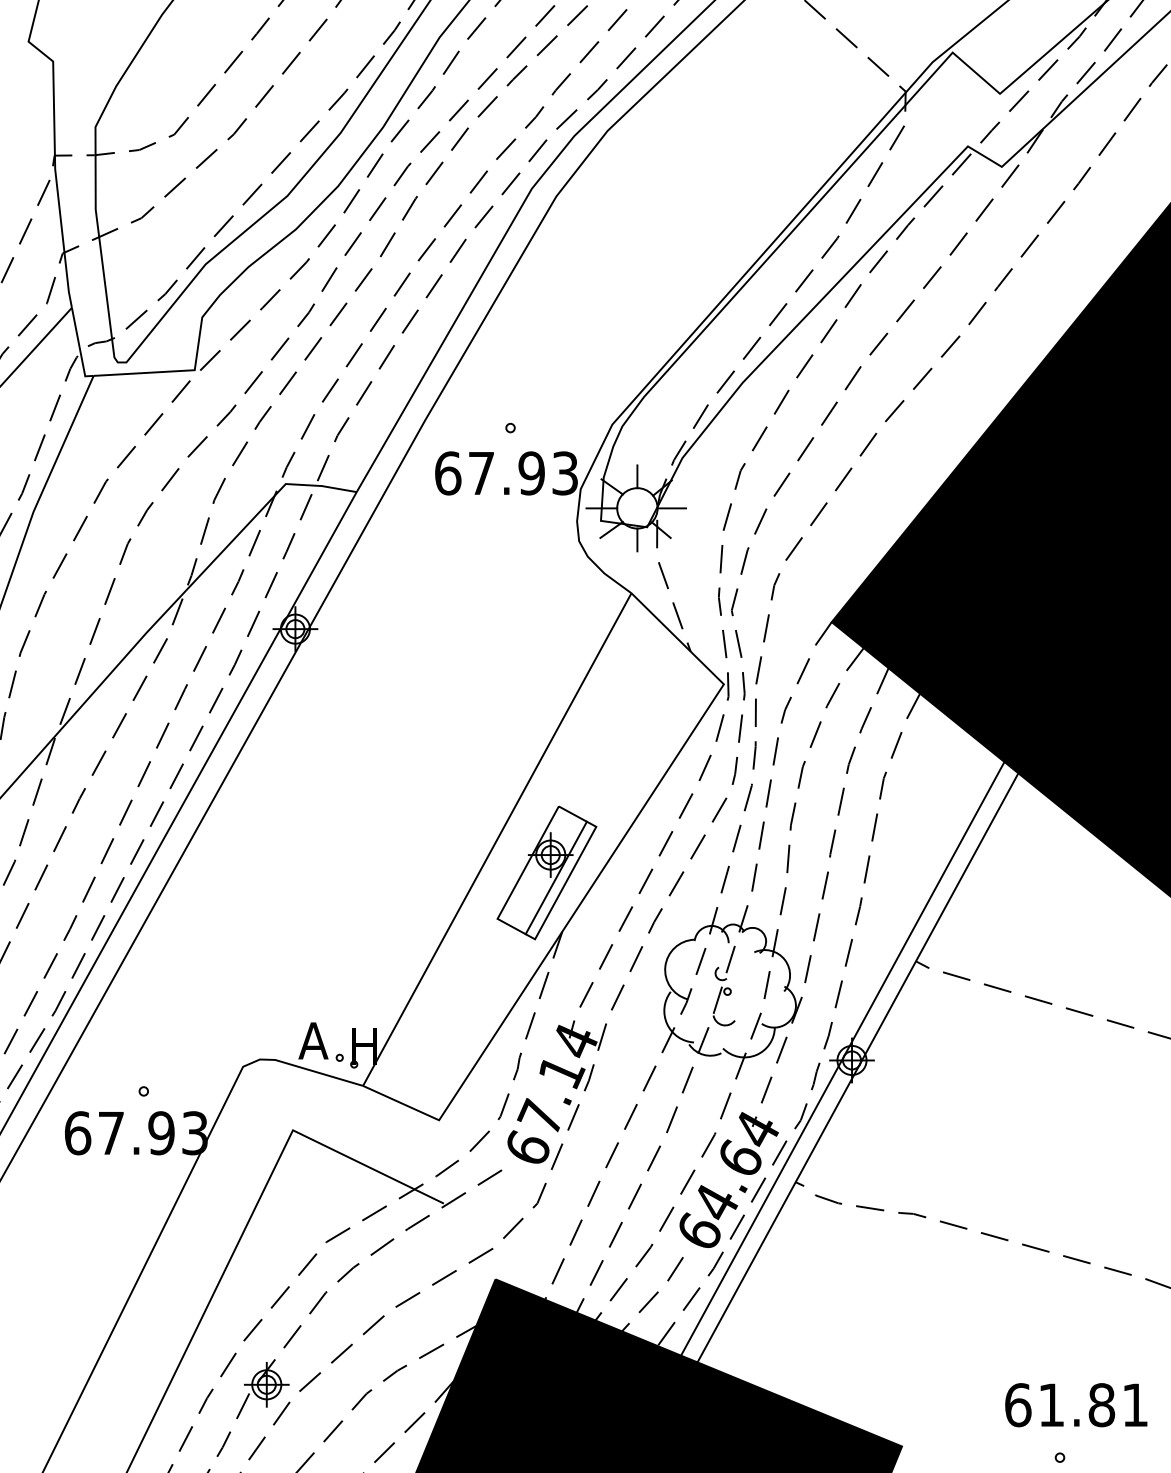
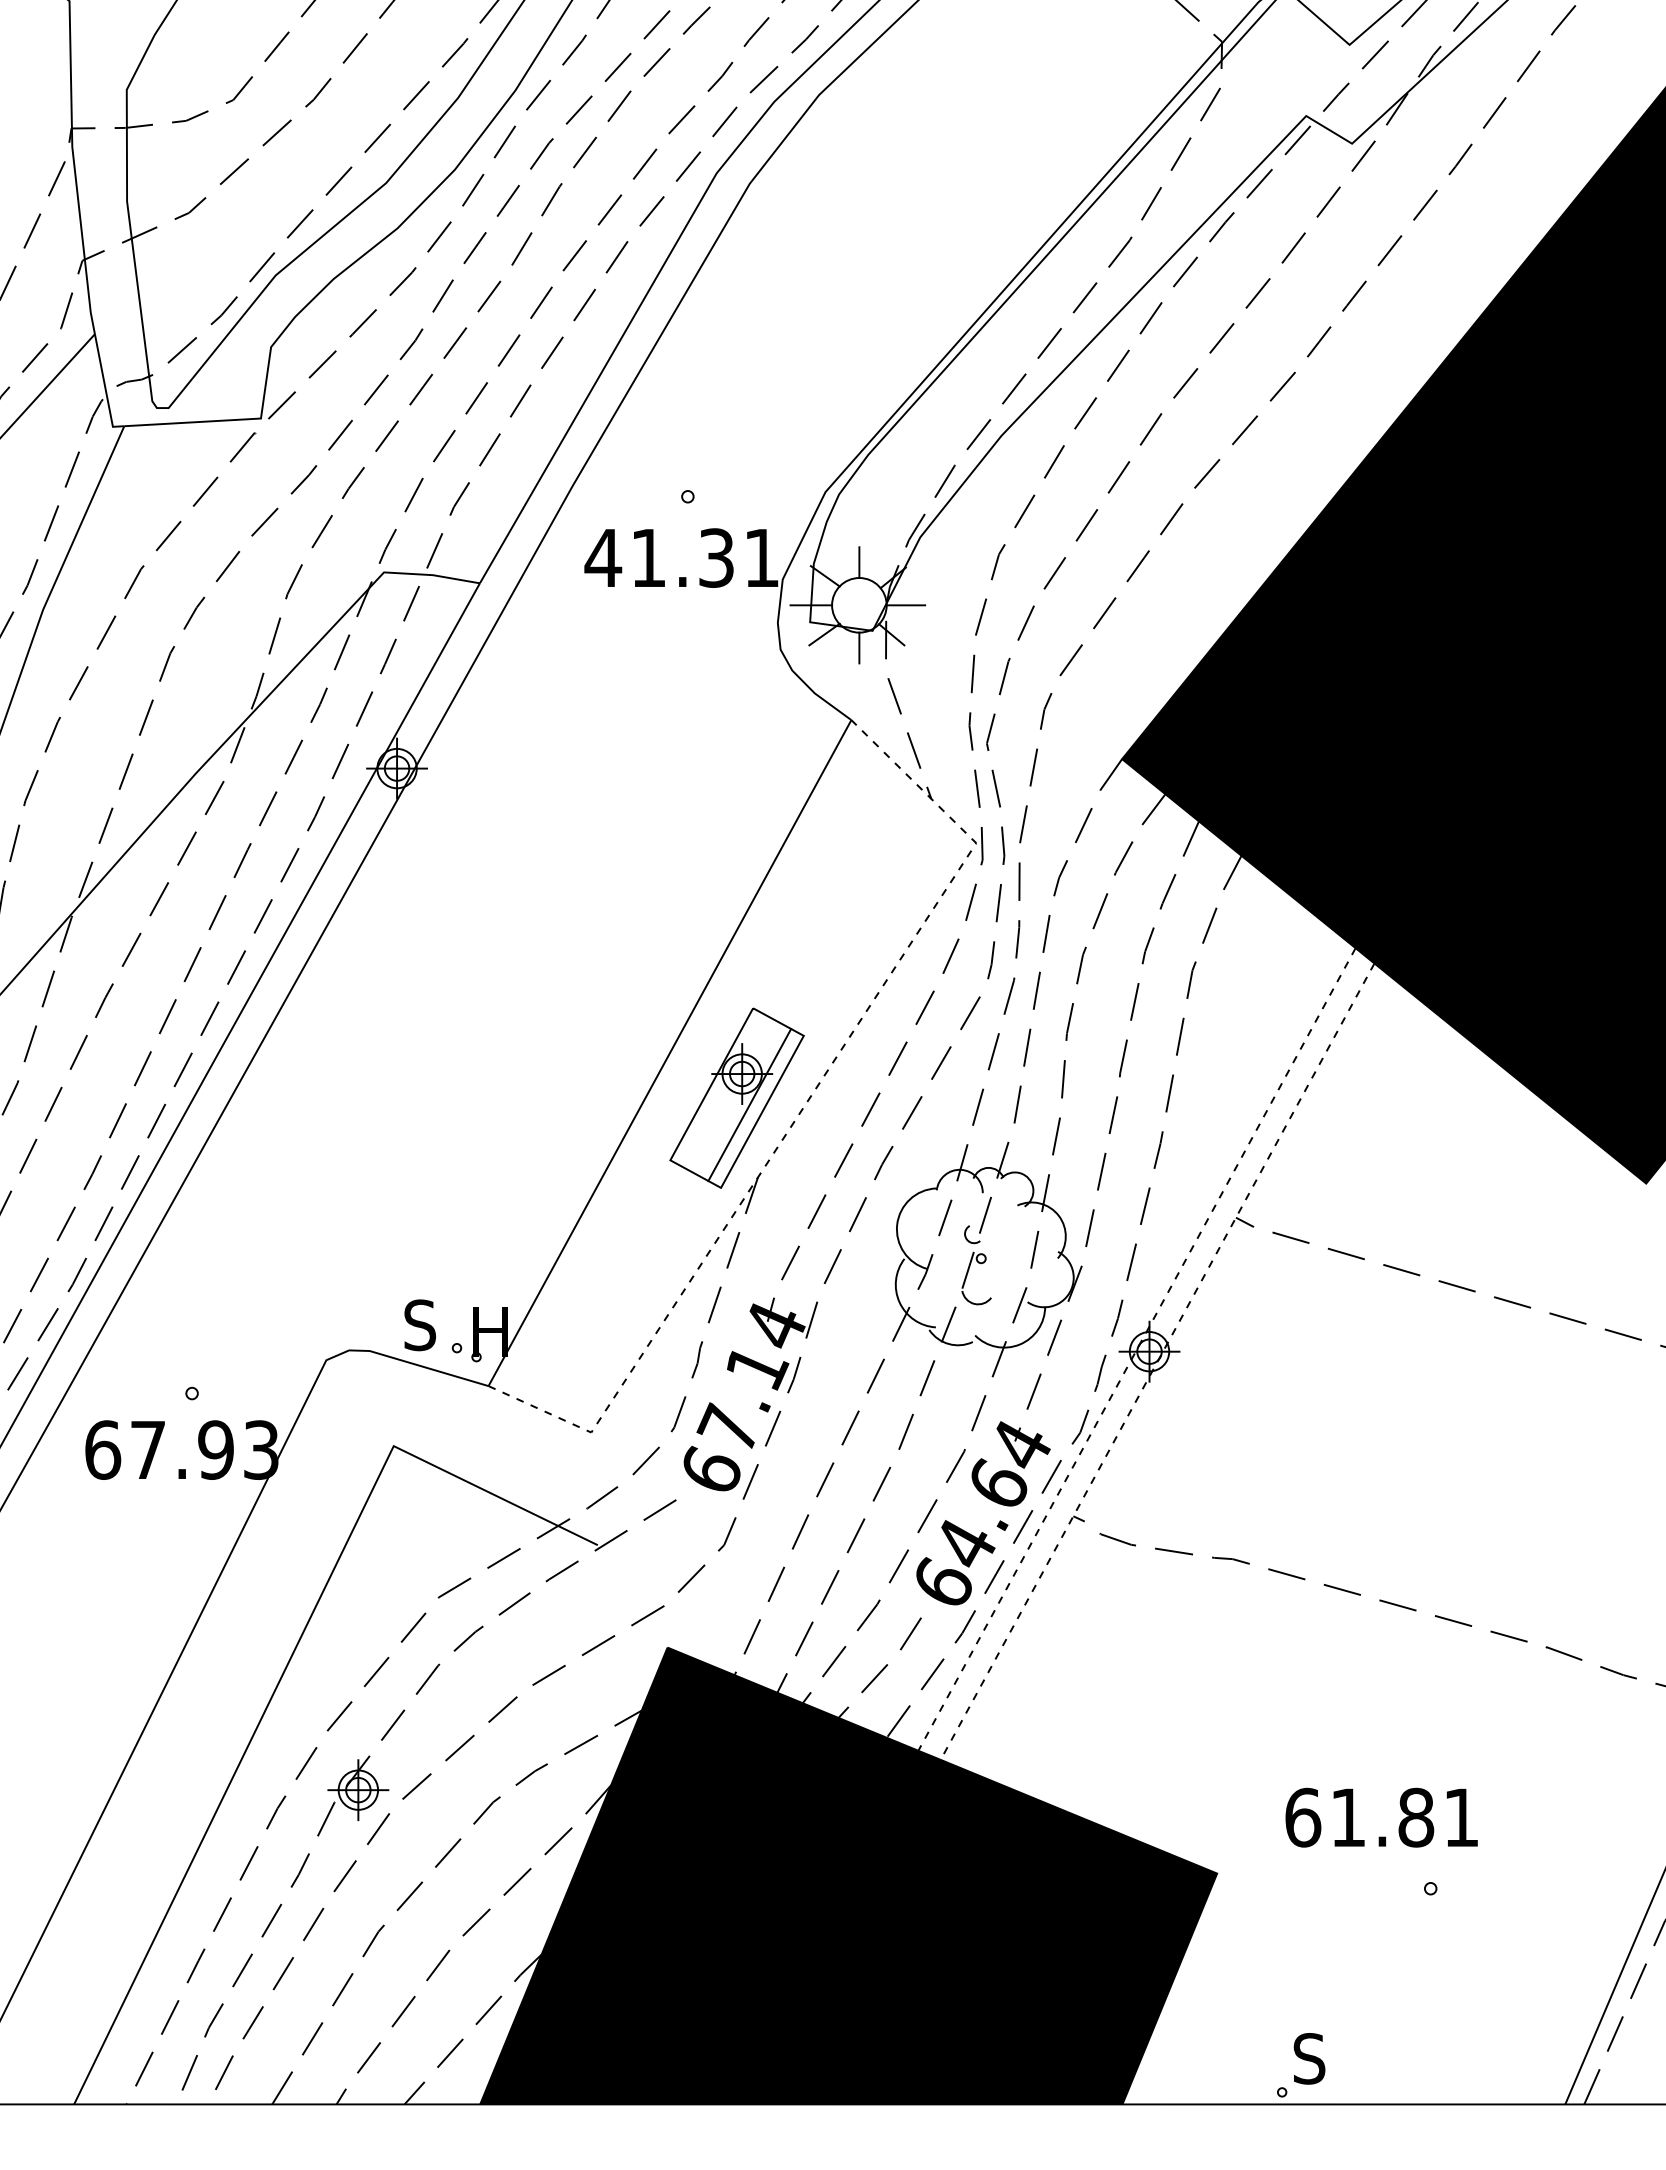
text: (505, 472) -> (681, 557), 67.93 -> 41.31
line: (594, 882) -> (801, 1111), solid -> dashed
text: (313, 1041) -> (421, 1325), A -> S
line: (843, 1058) -> (1137, 1349), solid -> dashed
line: (857, 1068) -> (1157, 1362), solid -> dashed
text: (1076, 1405) -> (1381, 1817), moved

